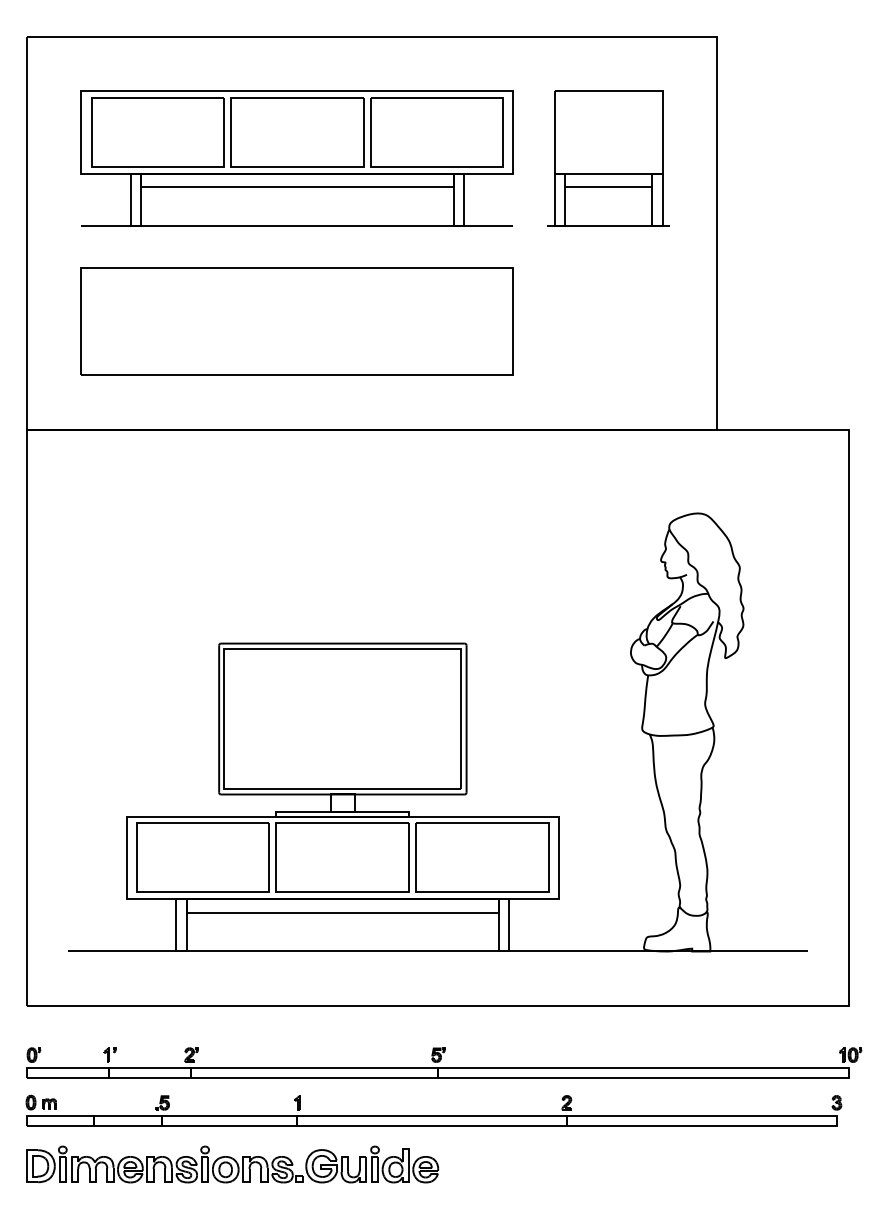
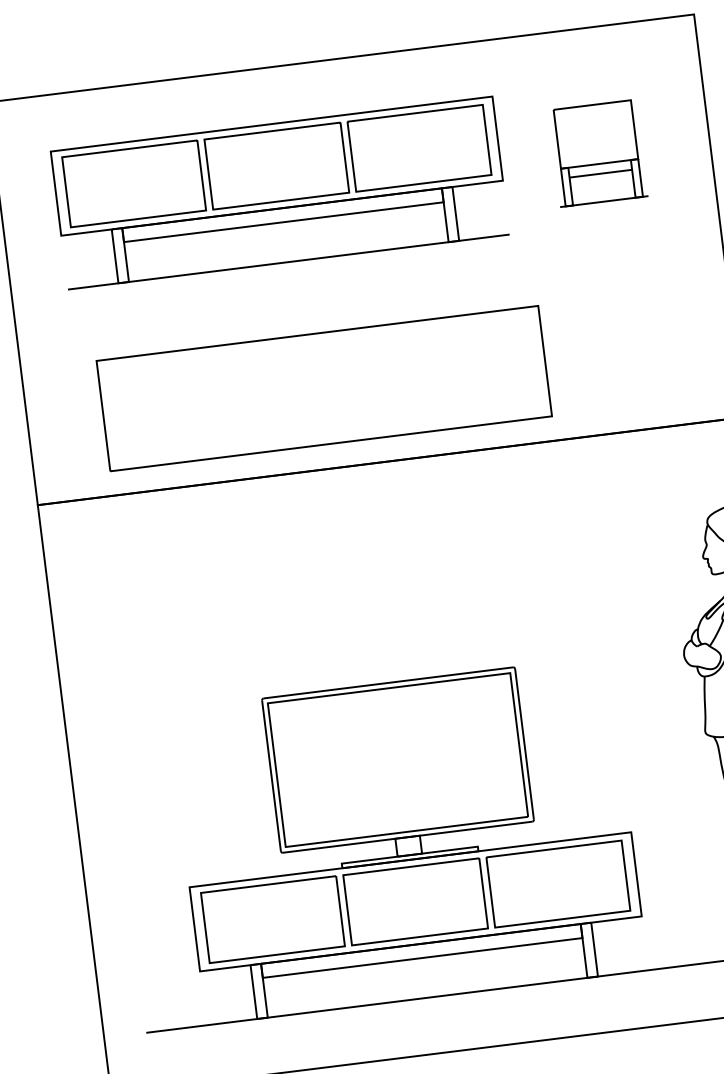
part: (608, 158) -> (598, 153), size x0.7
part: (296, 321) -> (323, 388), moved

